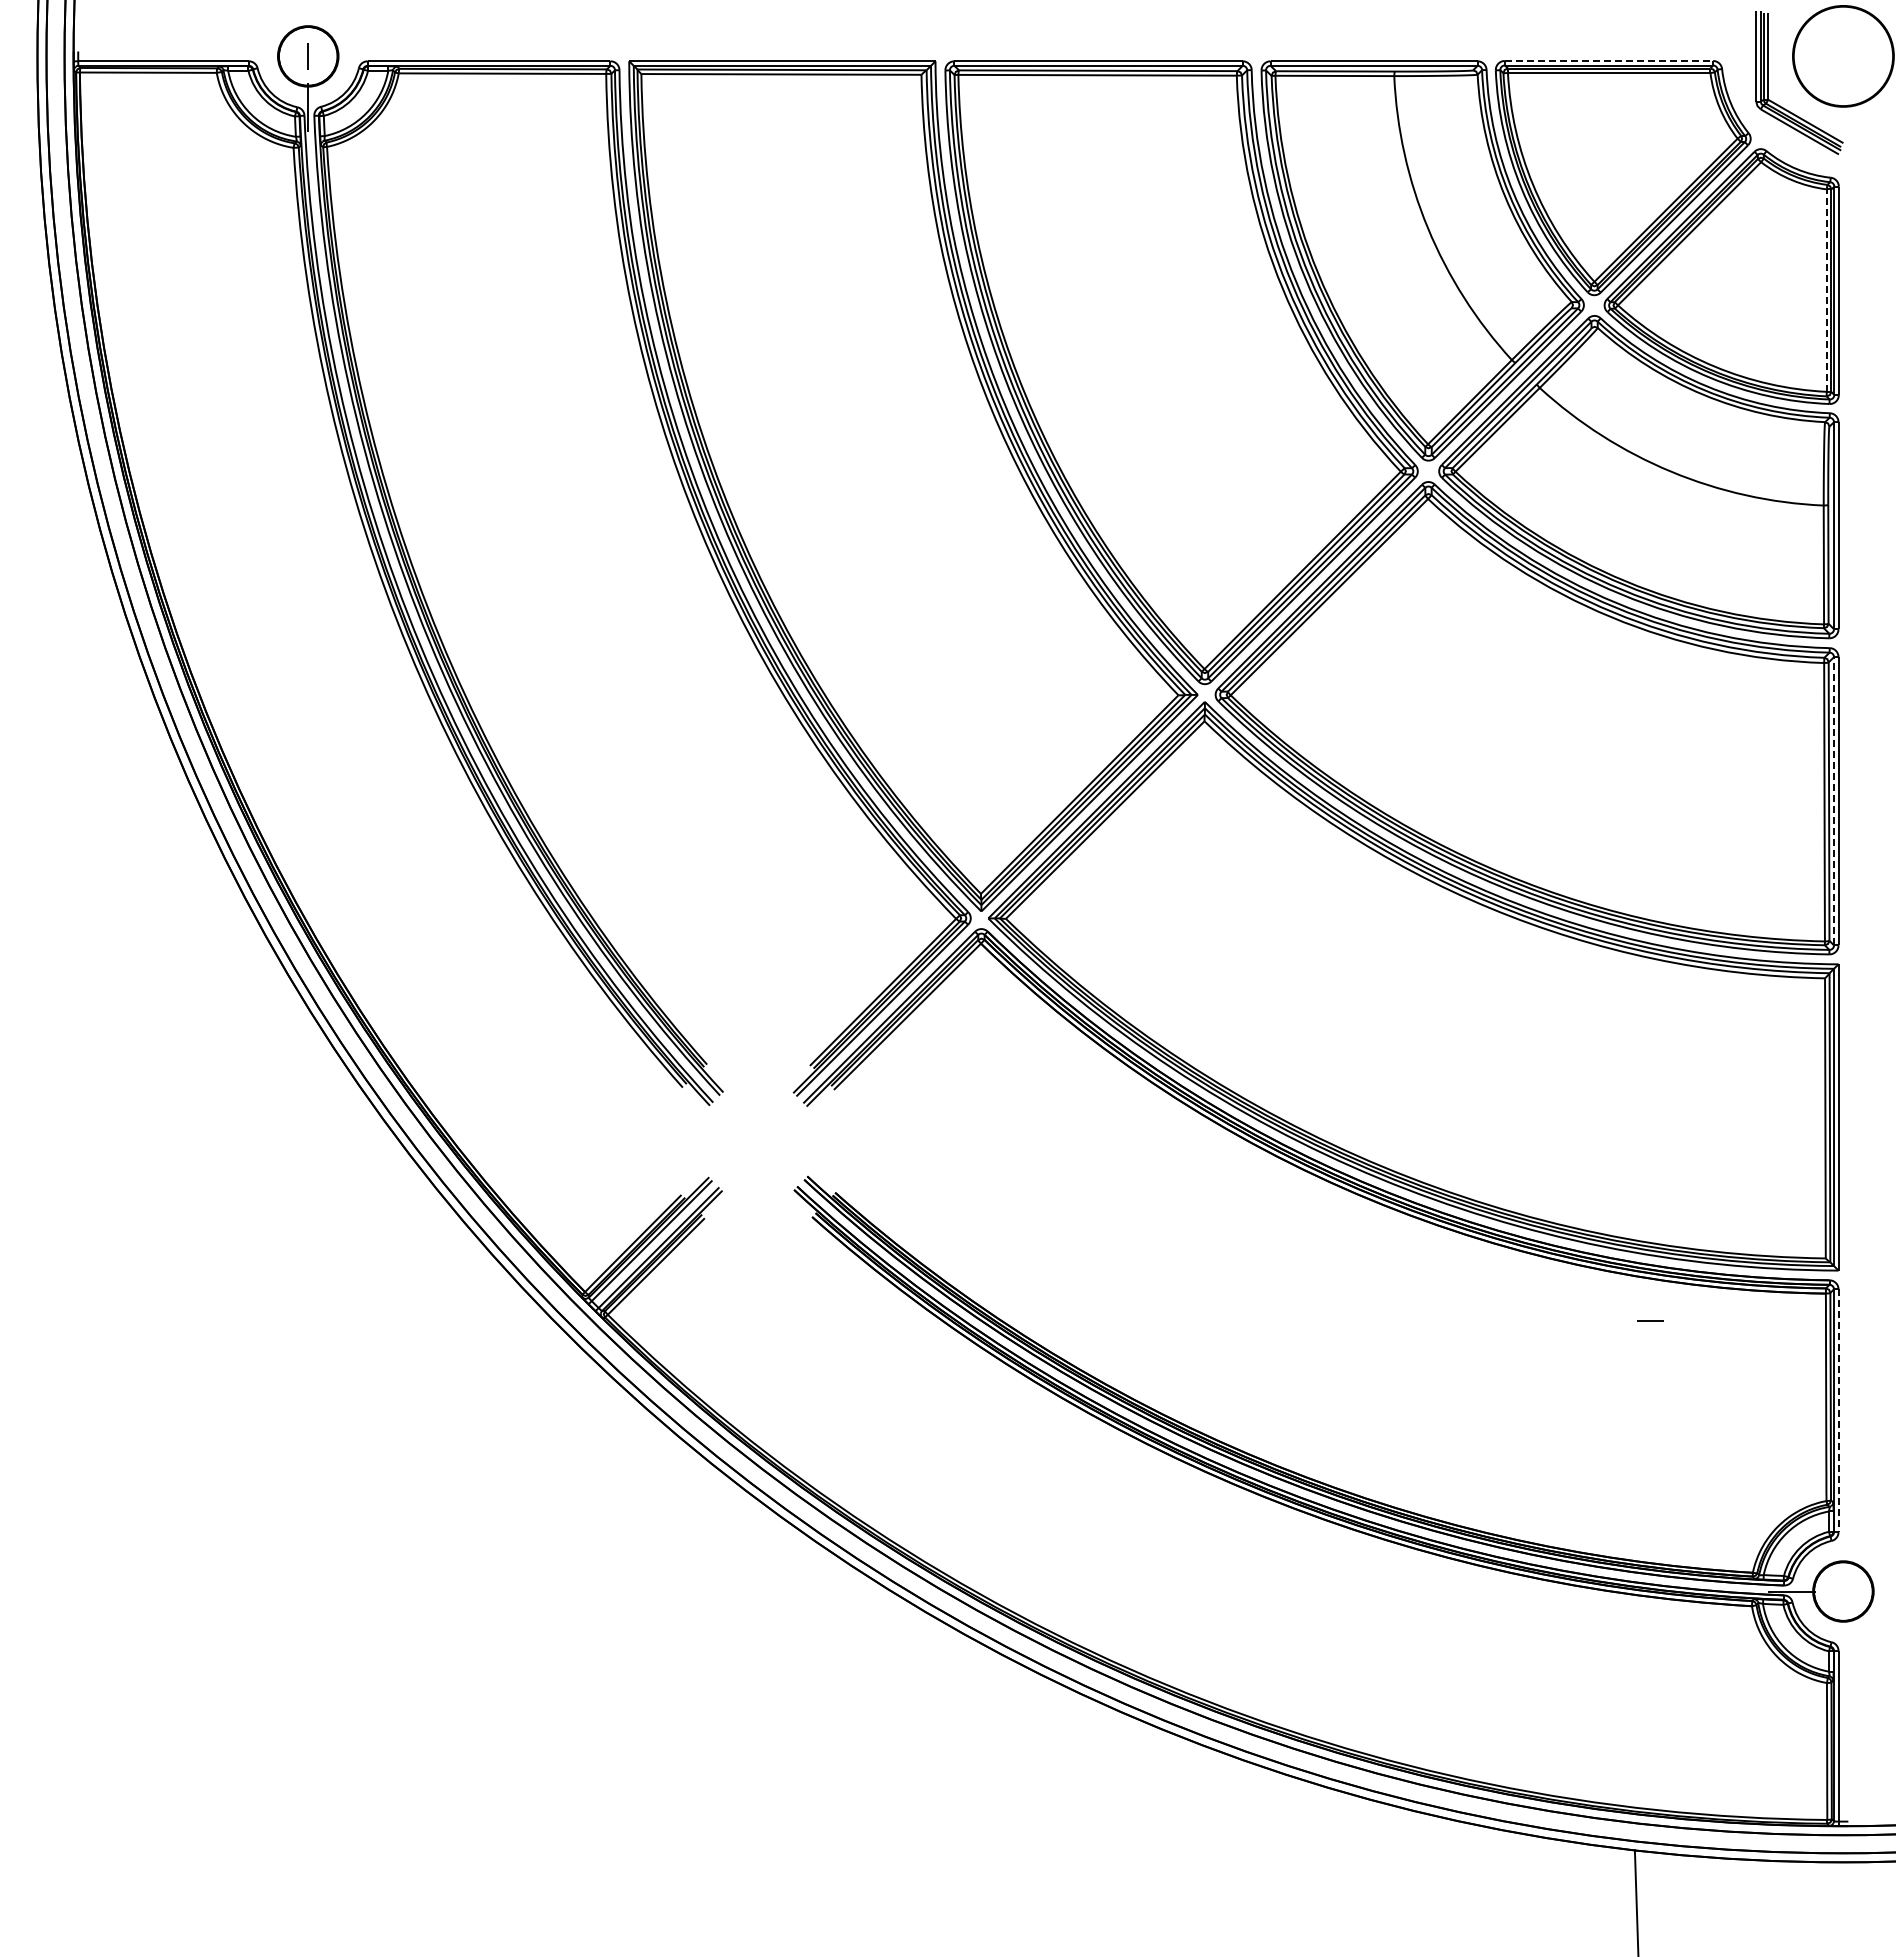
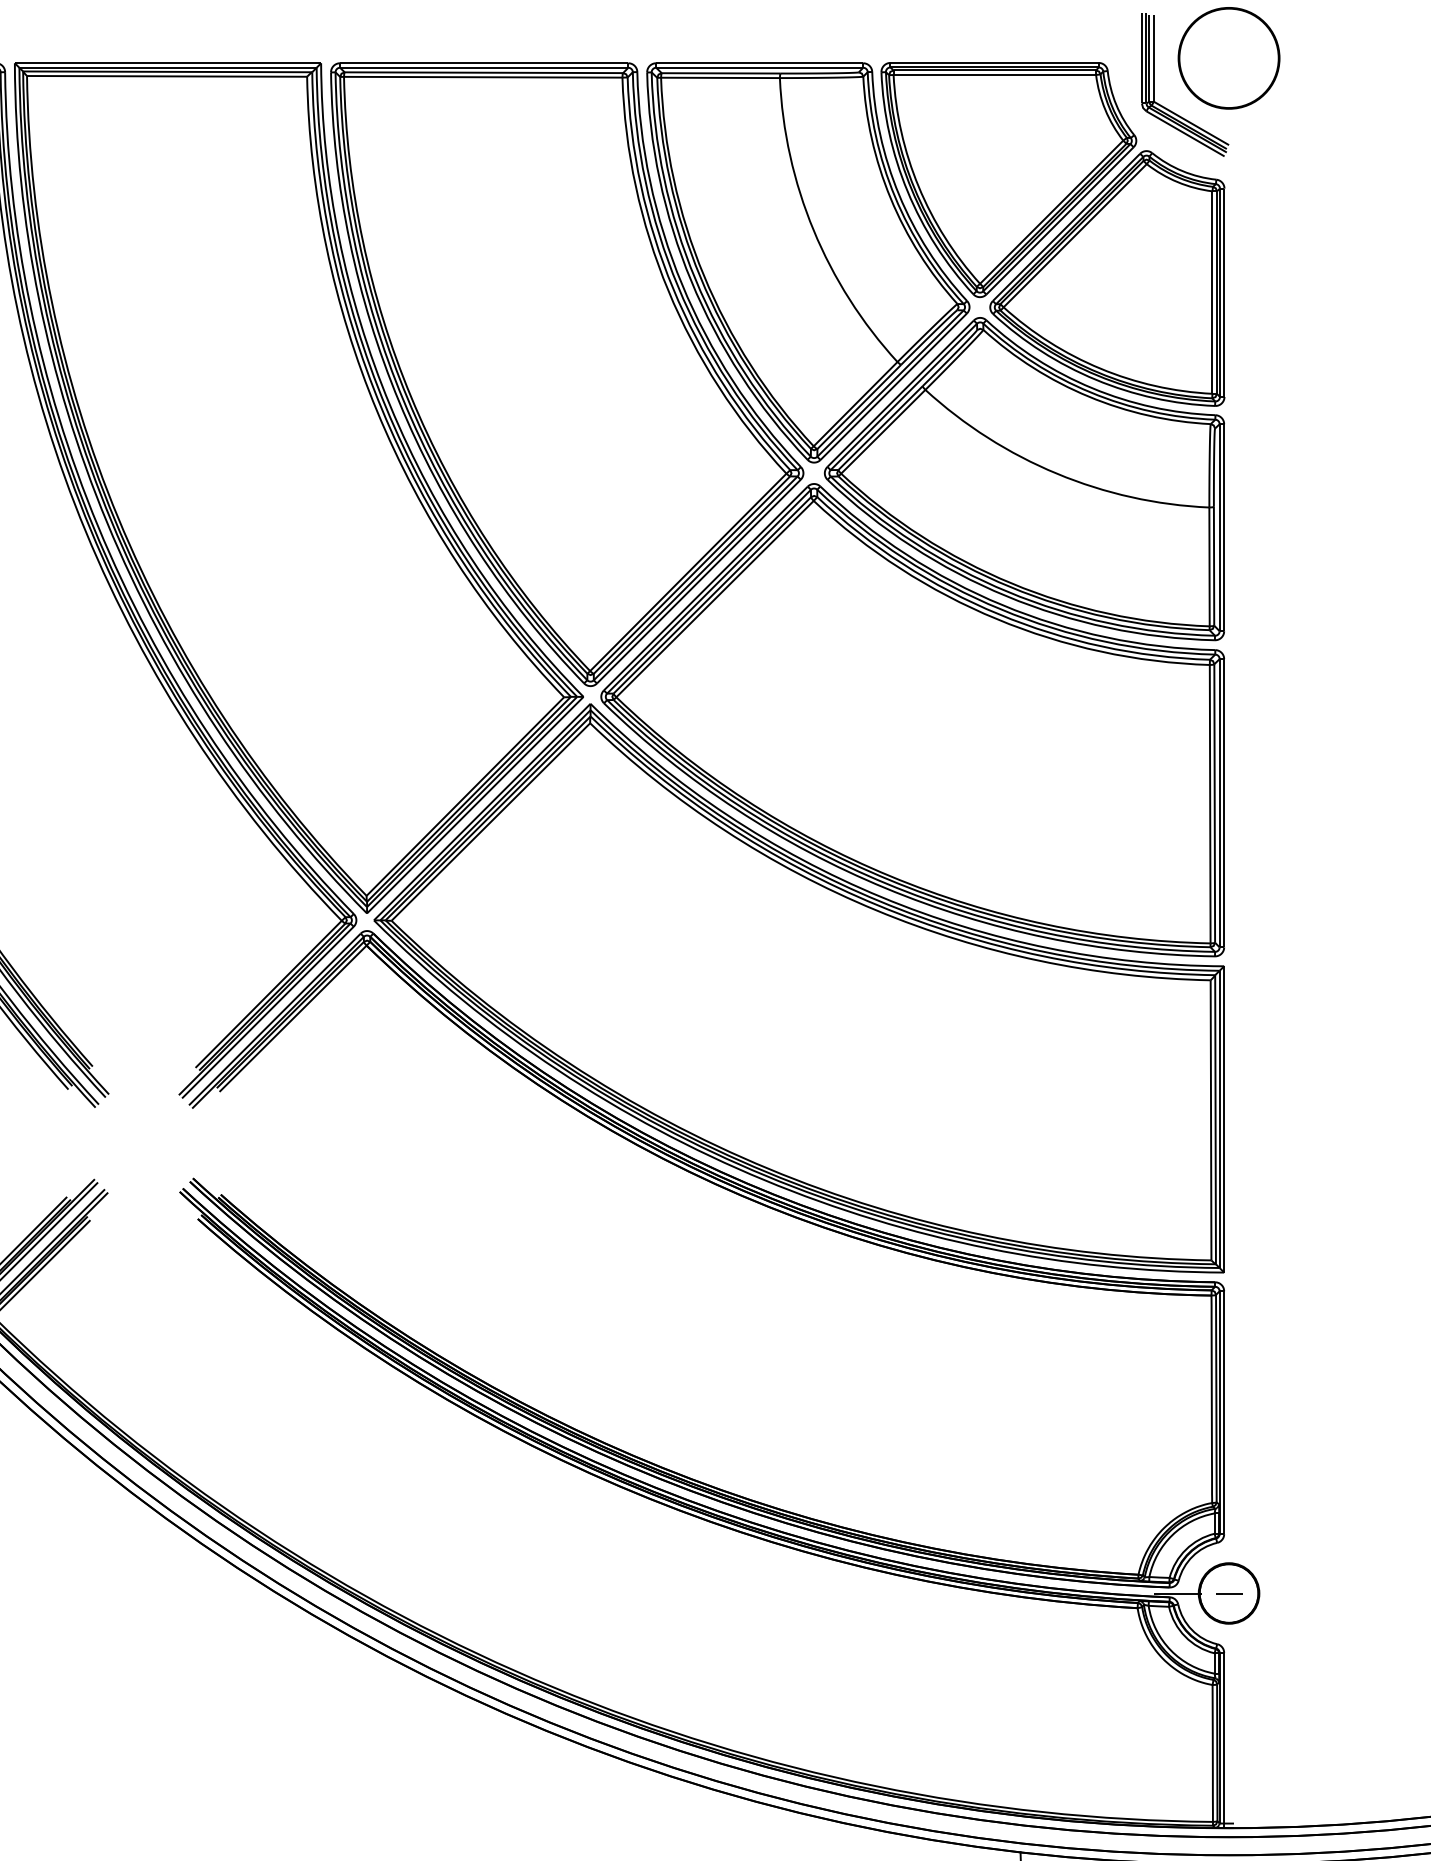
line: (1609, 61) -> (995, 63), dashed -> solid
line: (1826, 290) -> (1212, 292), dashed -> solid
line: (1834, 800) -> (1220, 802), dashed -> solid
line: (1650, 1320) -> (1229, 1593), moved
line: (1838, 1411) -> (1224, 1413), dashed -> solid

